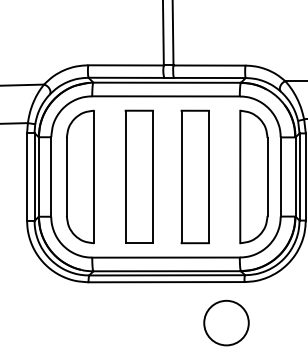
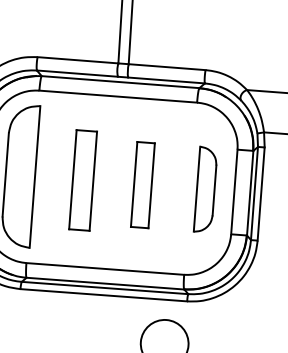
part: (138, 176) -> (82, 180), size x0.7
part: (194, 176) -> (142, 184), size x0.6
part: (253, 176) -> (205, 189), size x0.6

